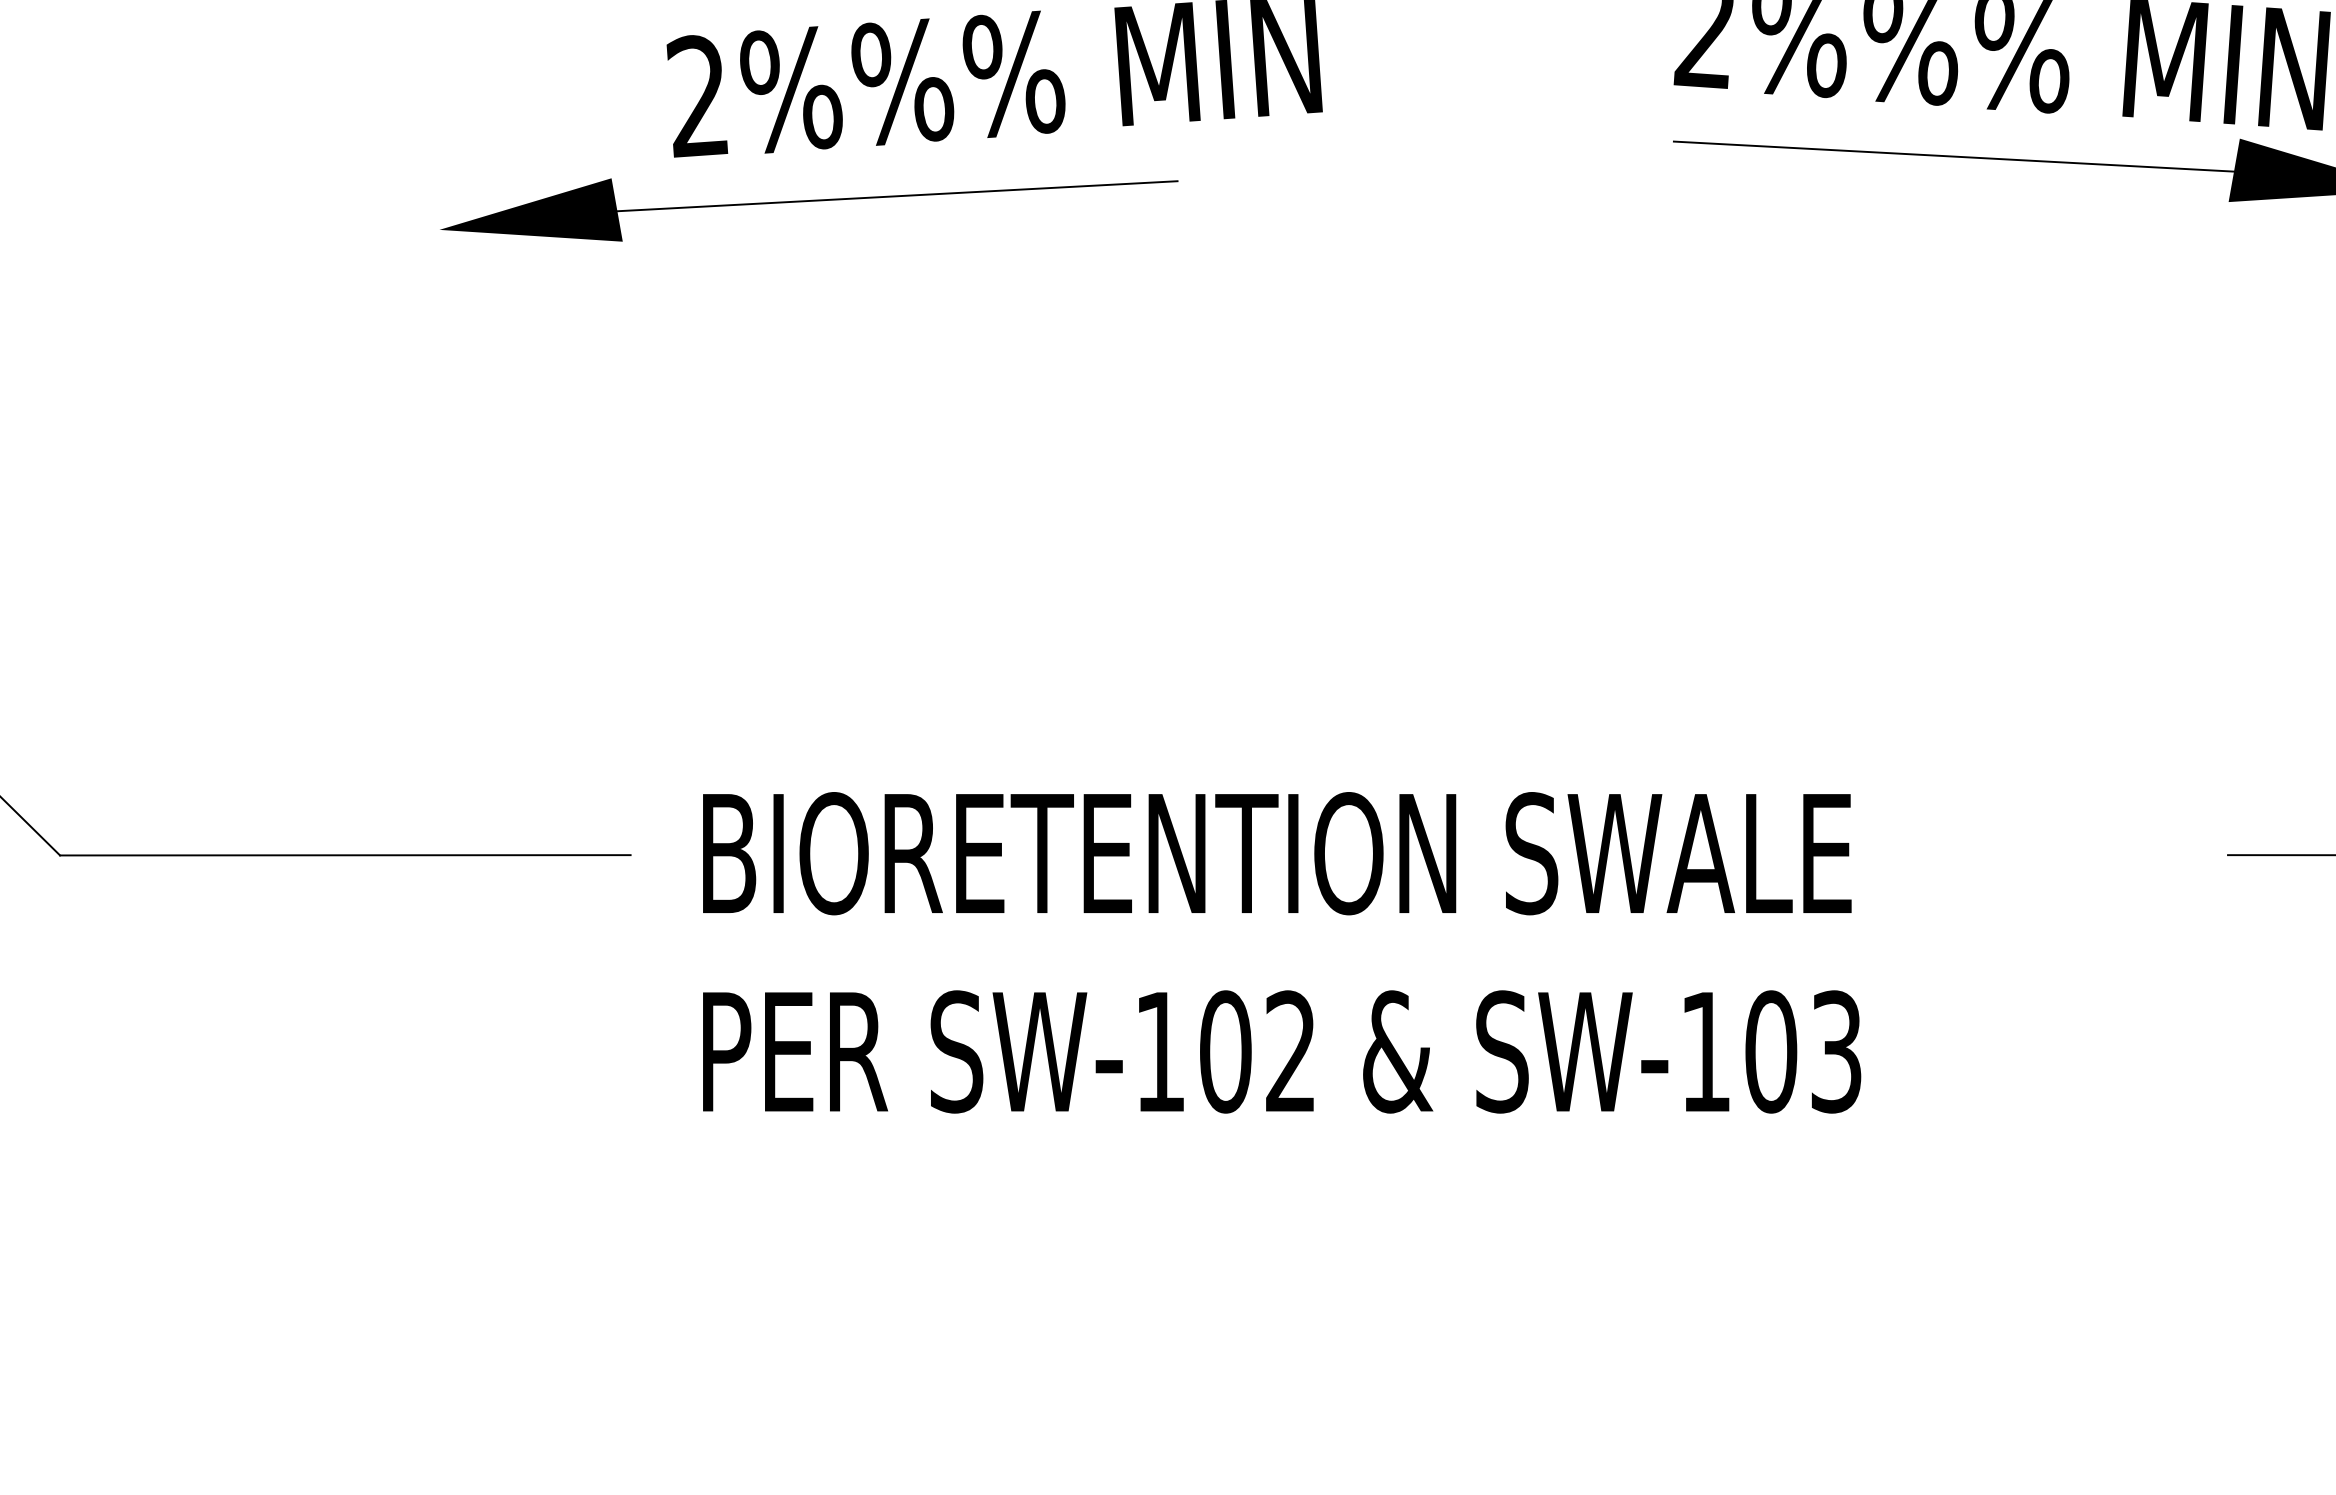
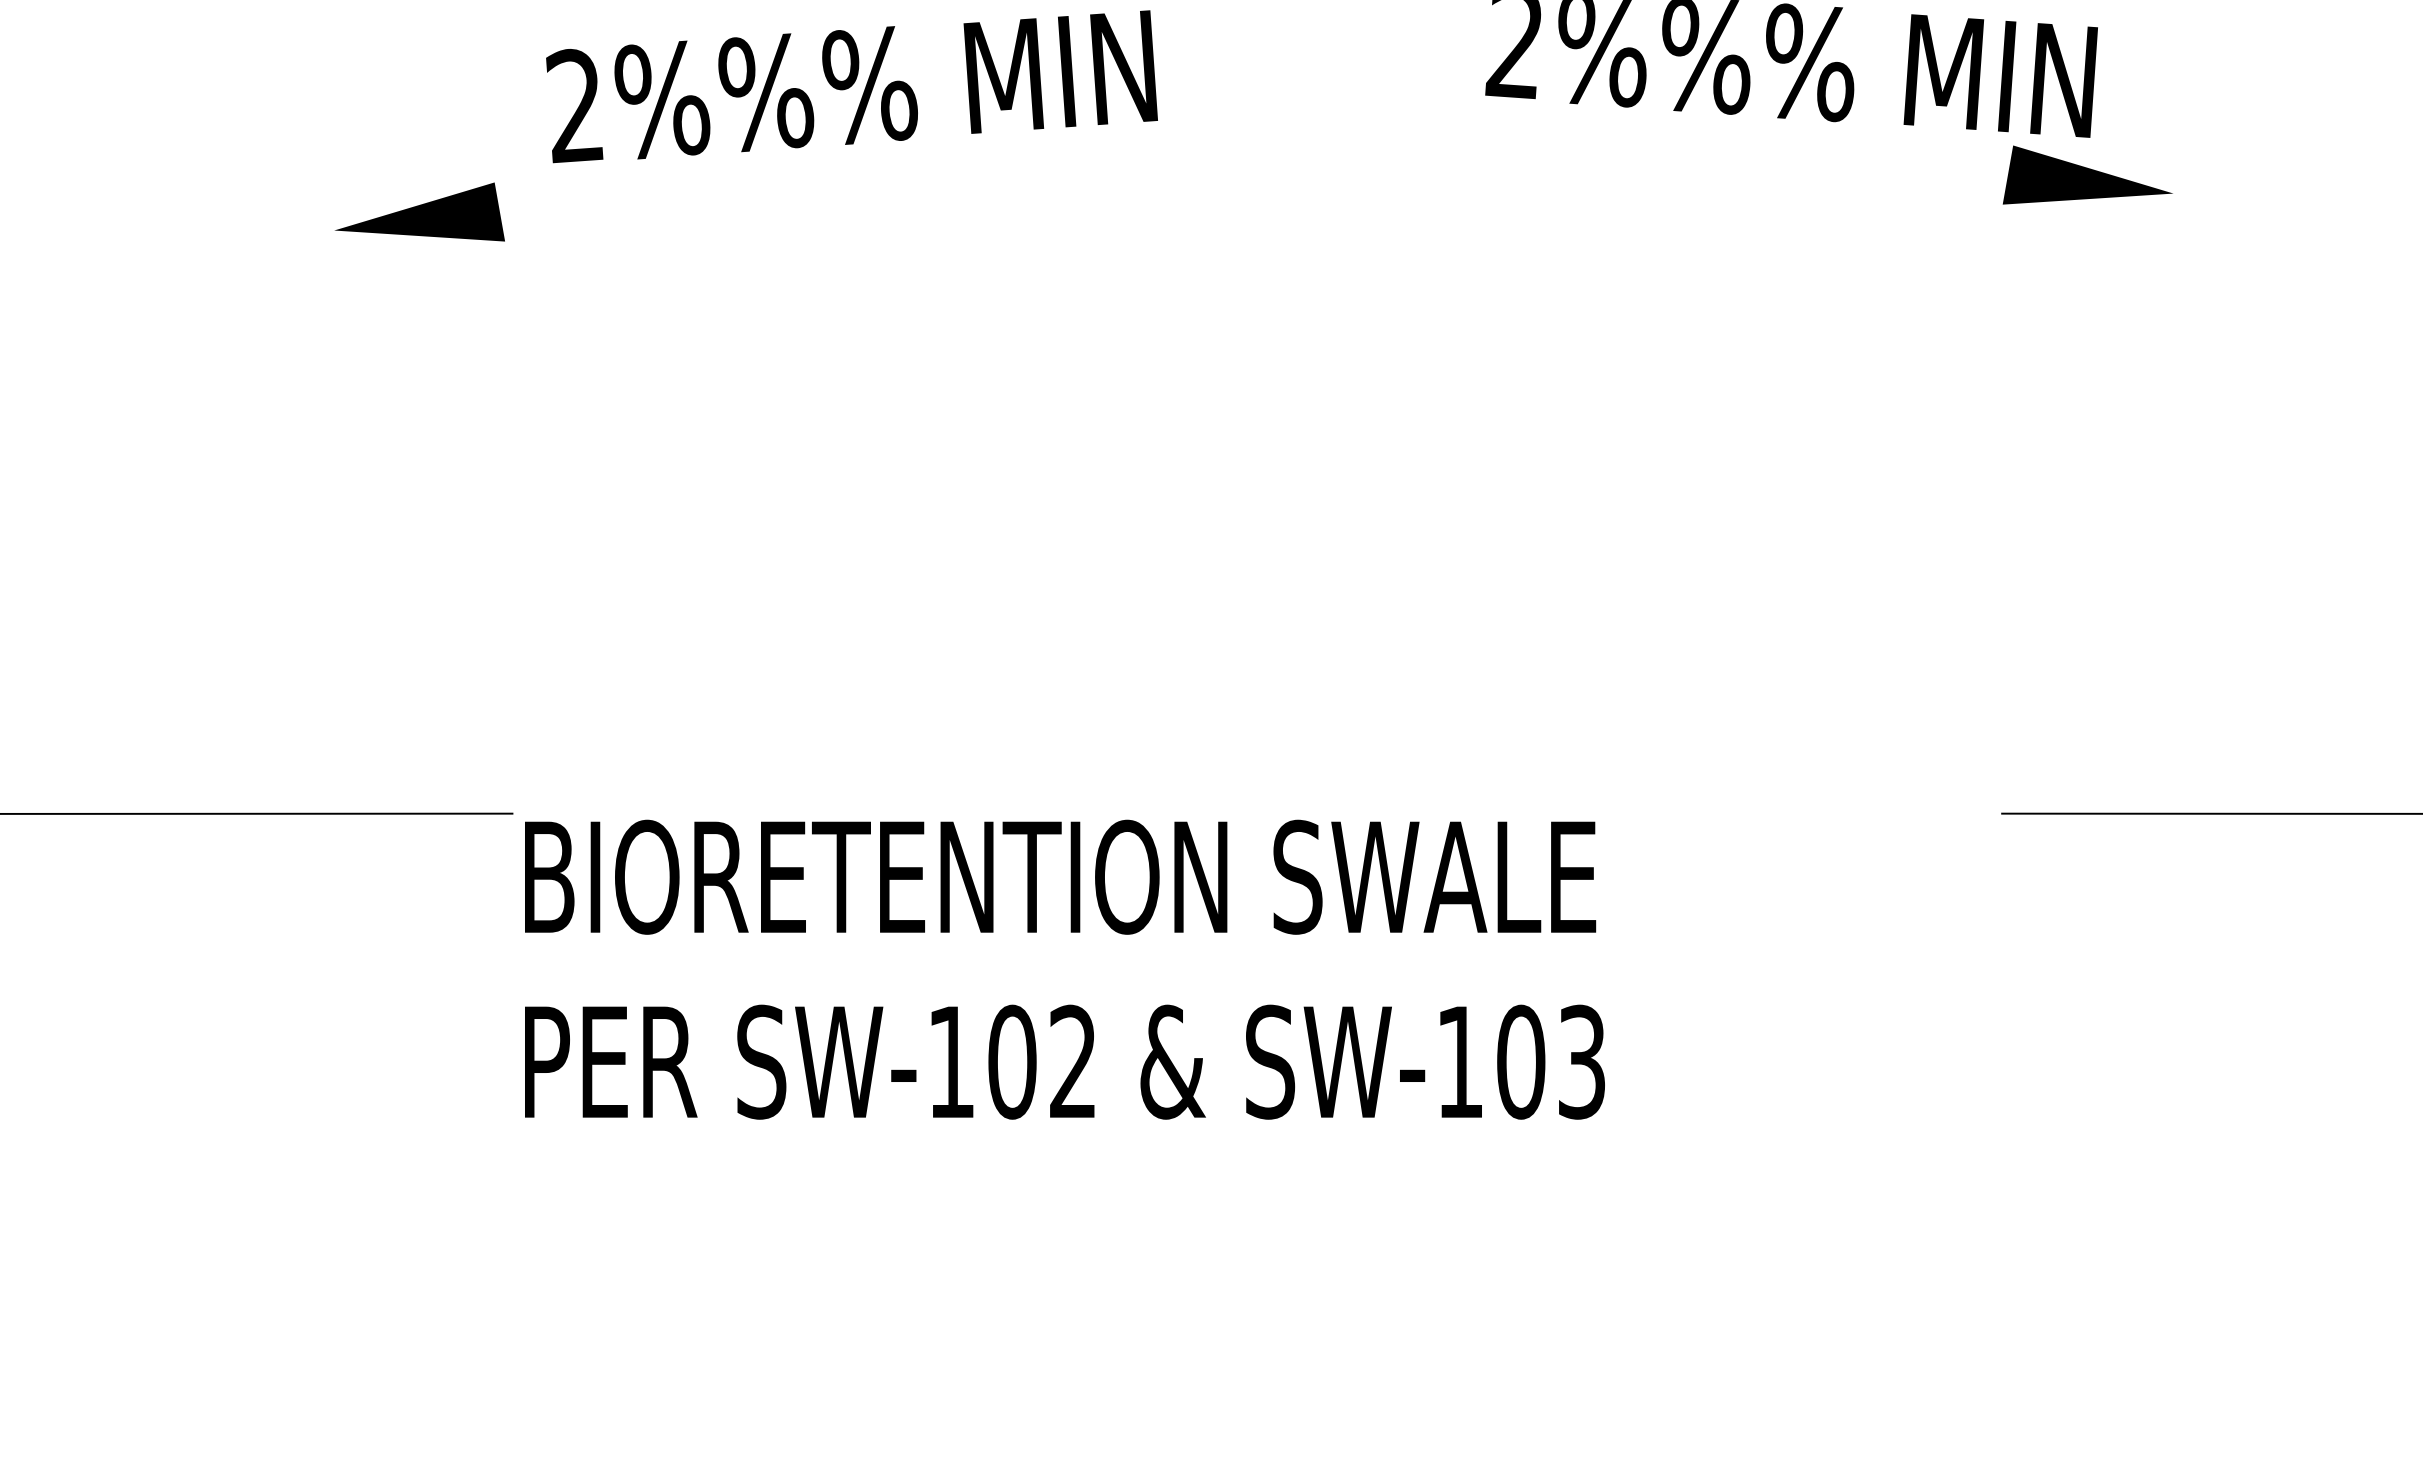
line: (2002, 159) -> (1791, 164), removed
line: (849, 198) -> (716, 201), removed
text: (1281, 952) -> (1064, 969), moved

